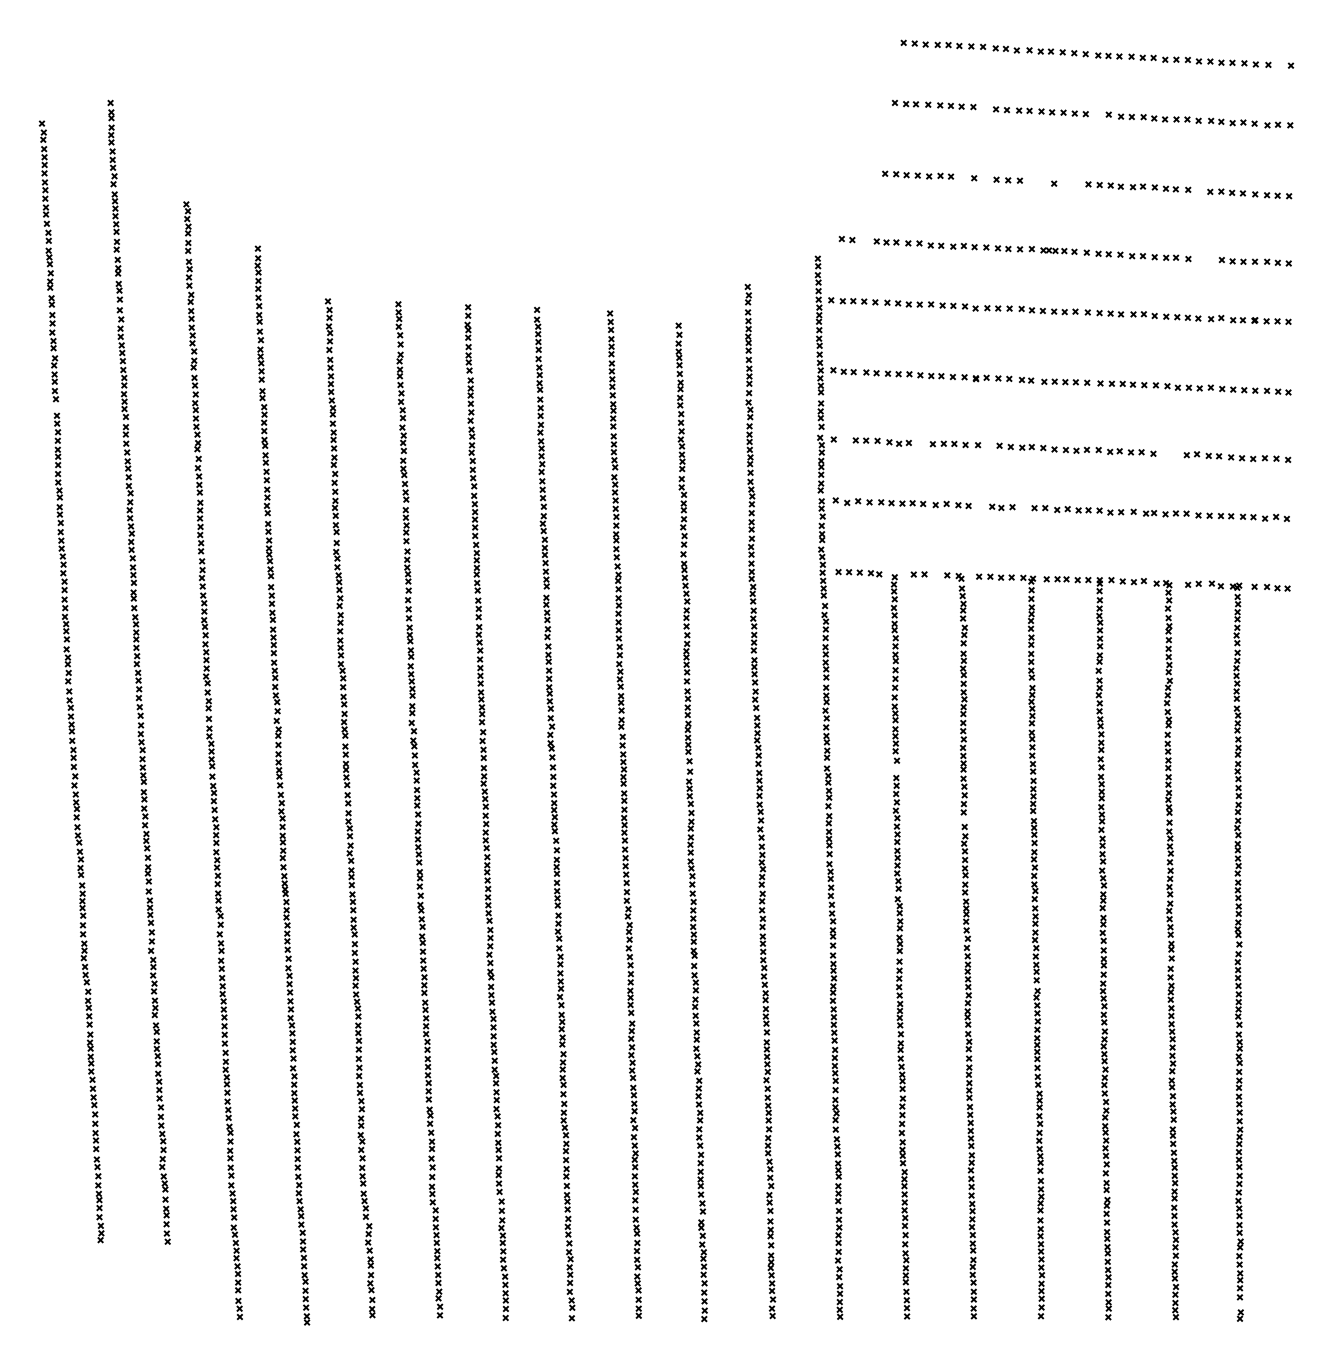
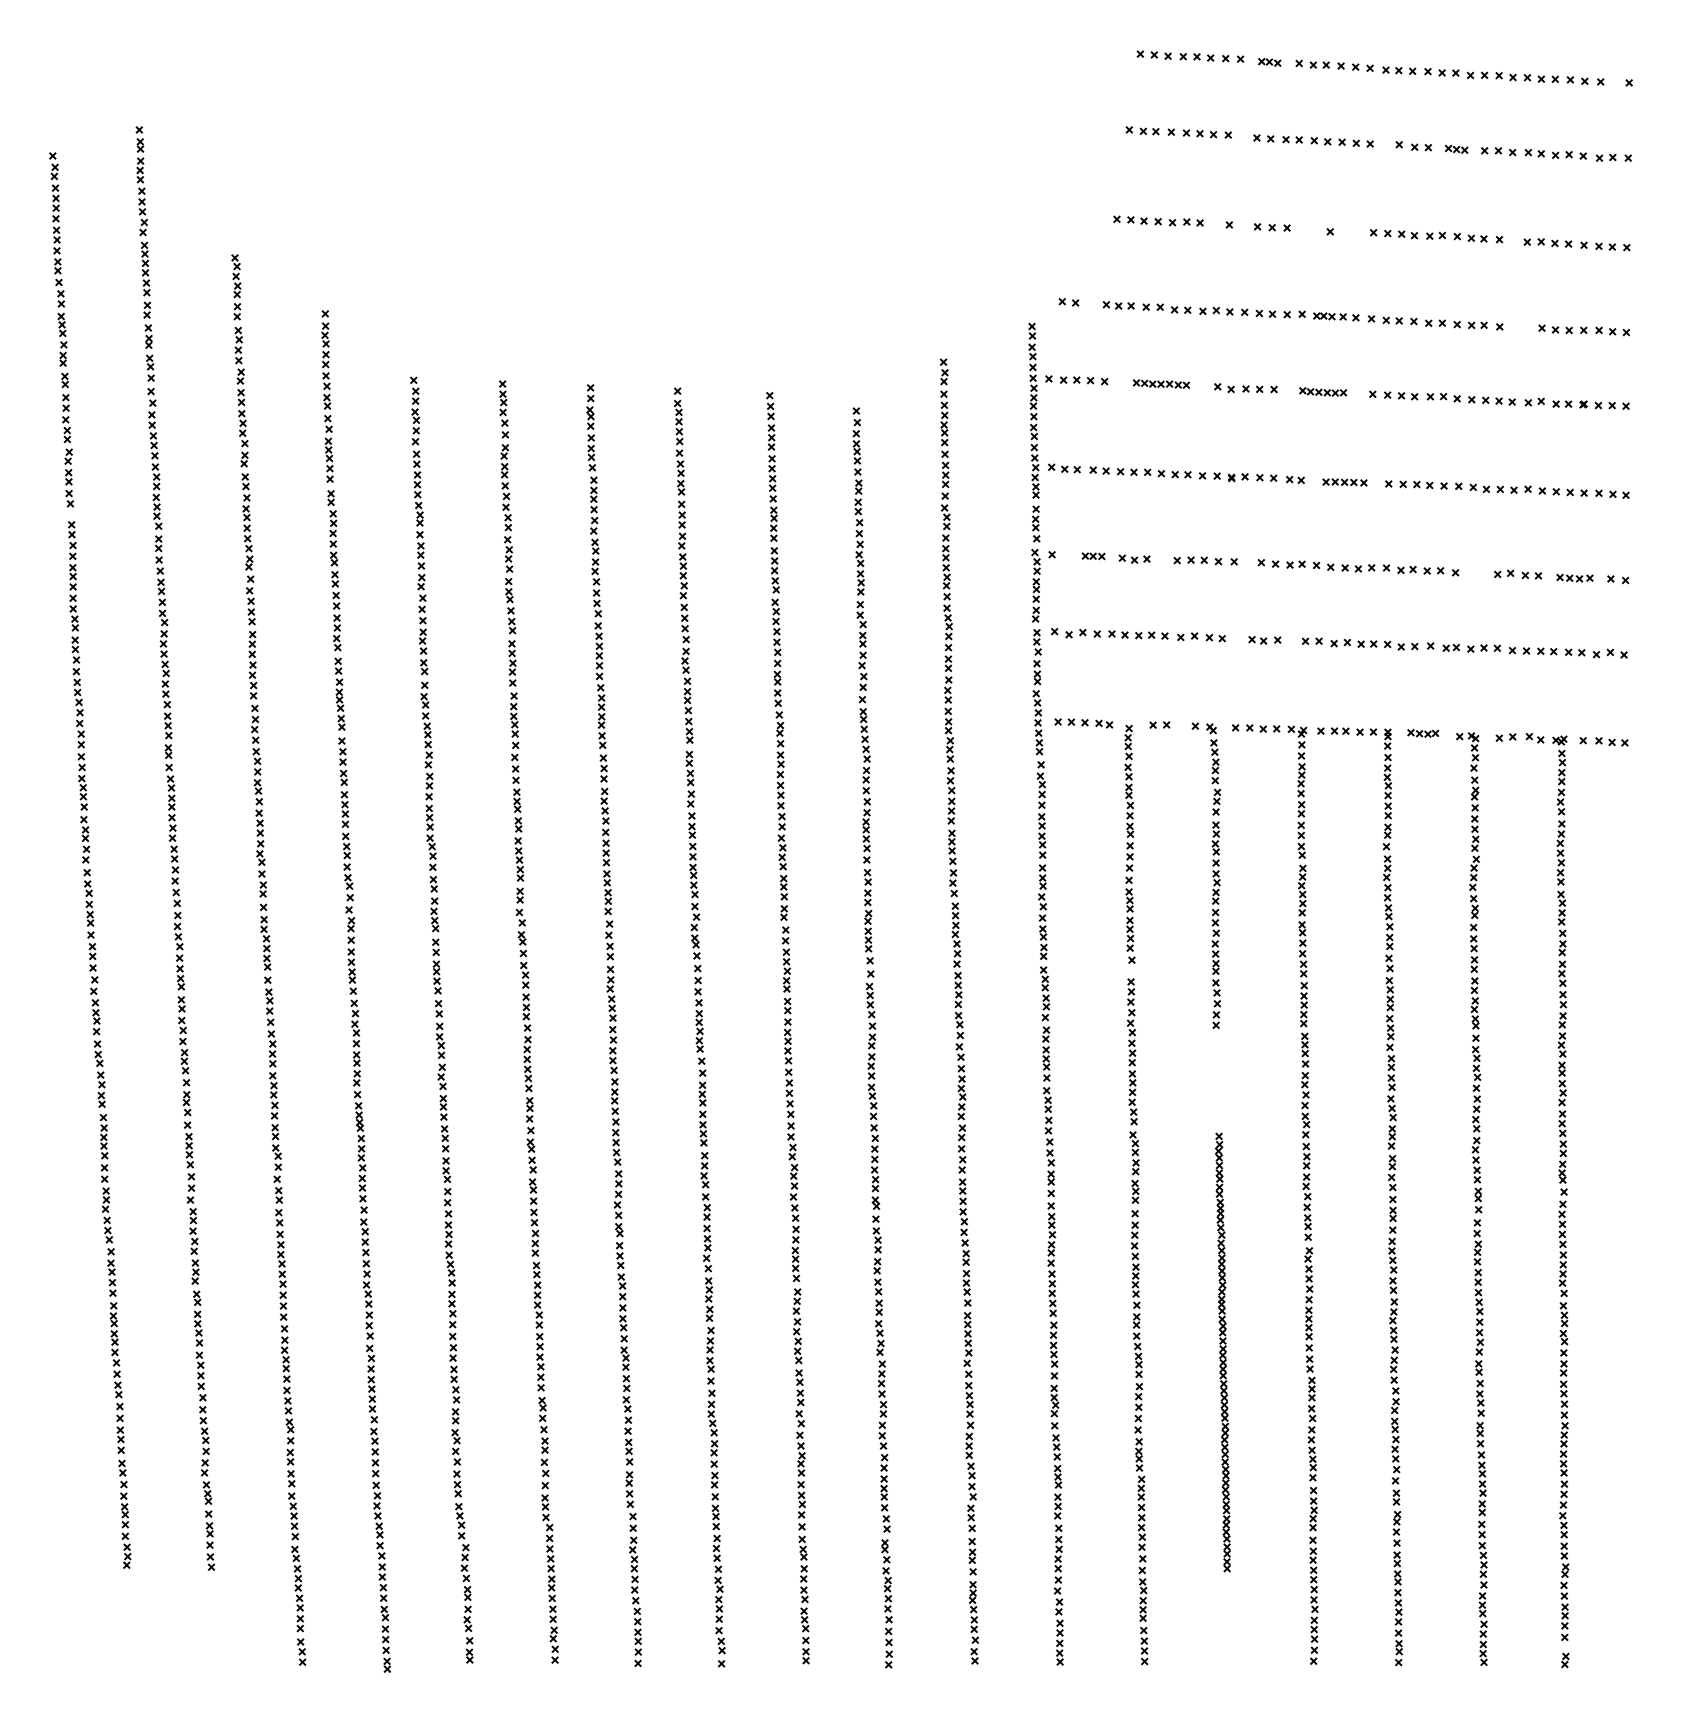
part: (1006, 49) -> (1269, 62), size x0.6
part: (1154, 118) -> (1456, 149), size x0.6
part: (920, 303) -> (1161, 383), size x0.6
part: (1047, 310) -> (1322, 391), size x0.6
part: (1065, 382) -> (1344, 482), size x0.7
part: (866, 440) -> (1093, 556), size x0.6
part: (1247, 457) -> (1574, 577), size x0.7
part: (1128, 581) -> (1423, 733), size x0.6
part: (968, 1071) -> (1222, 1352), size x0.7

